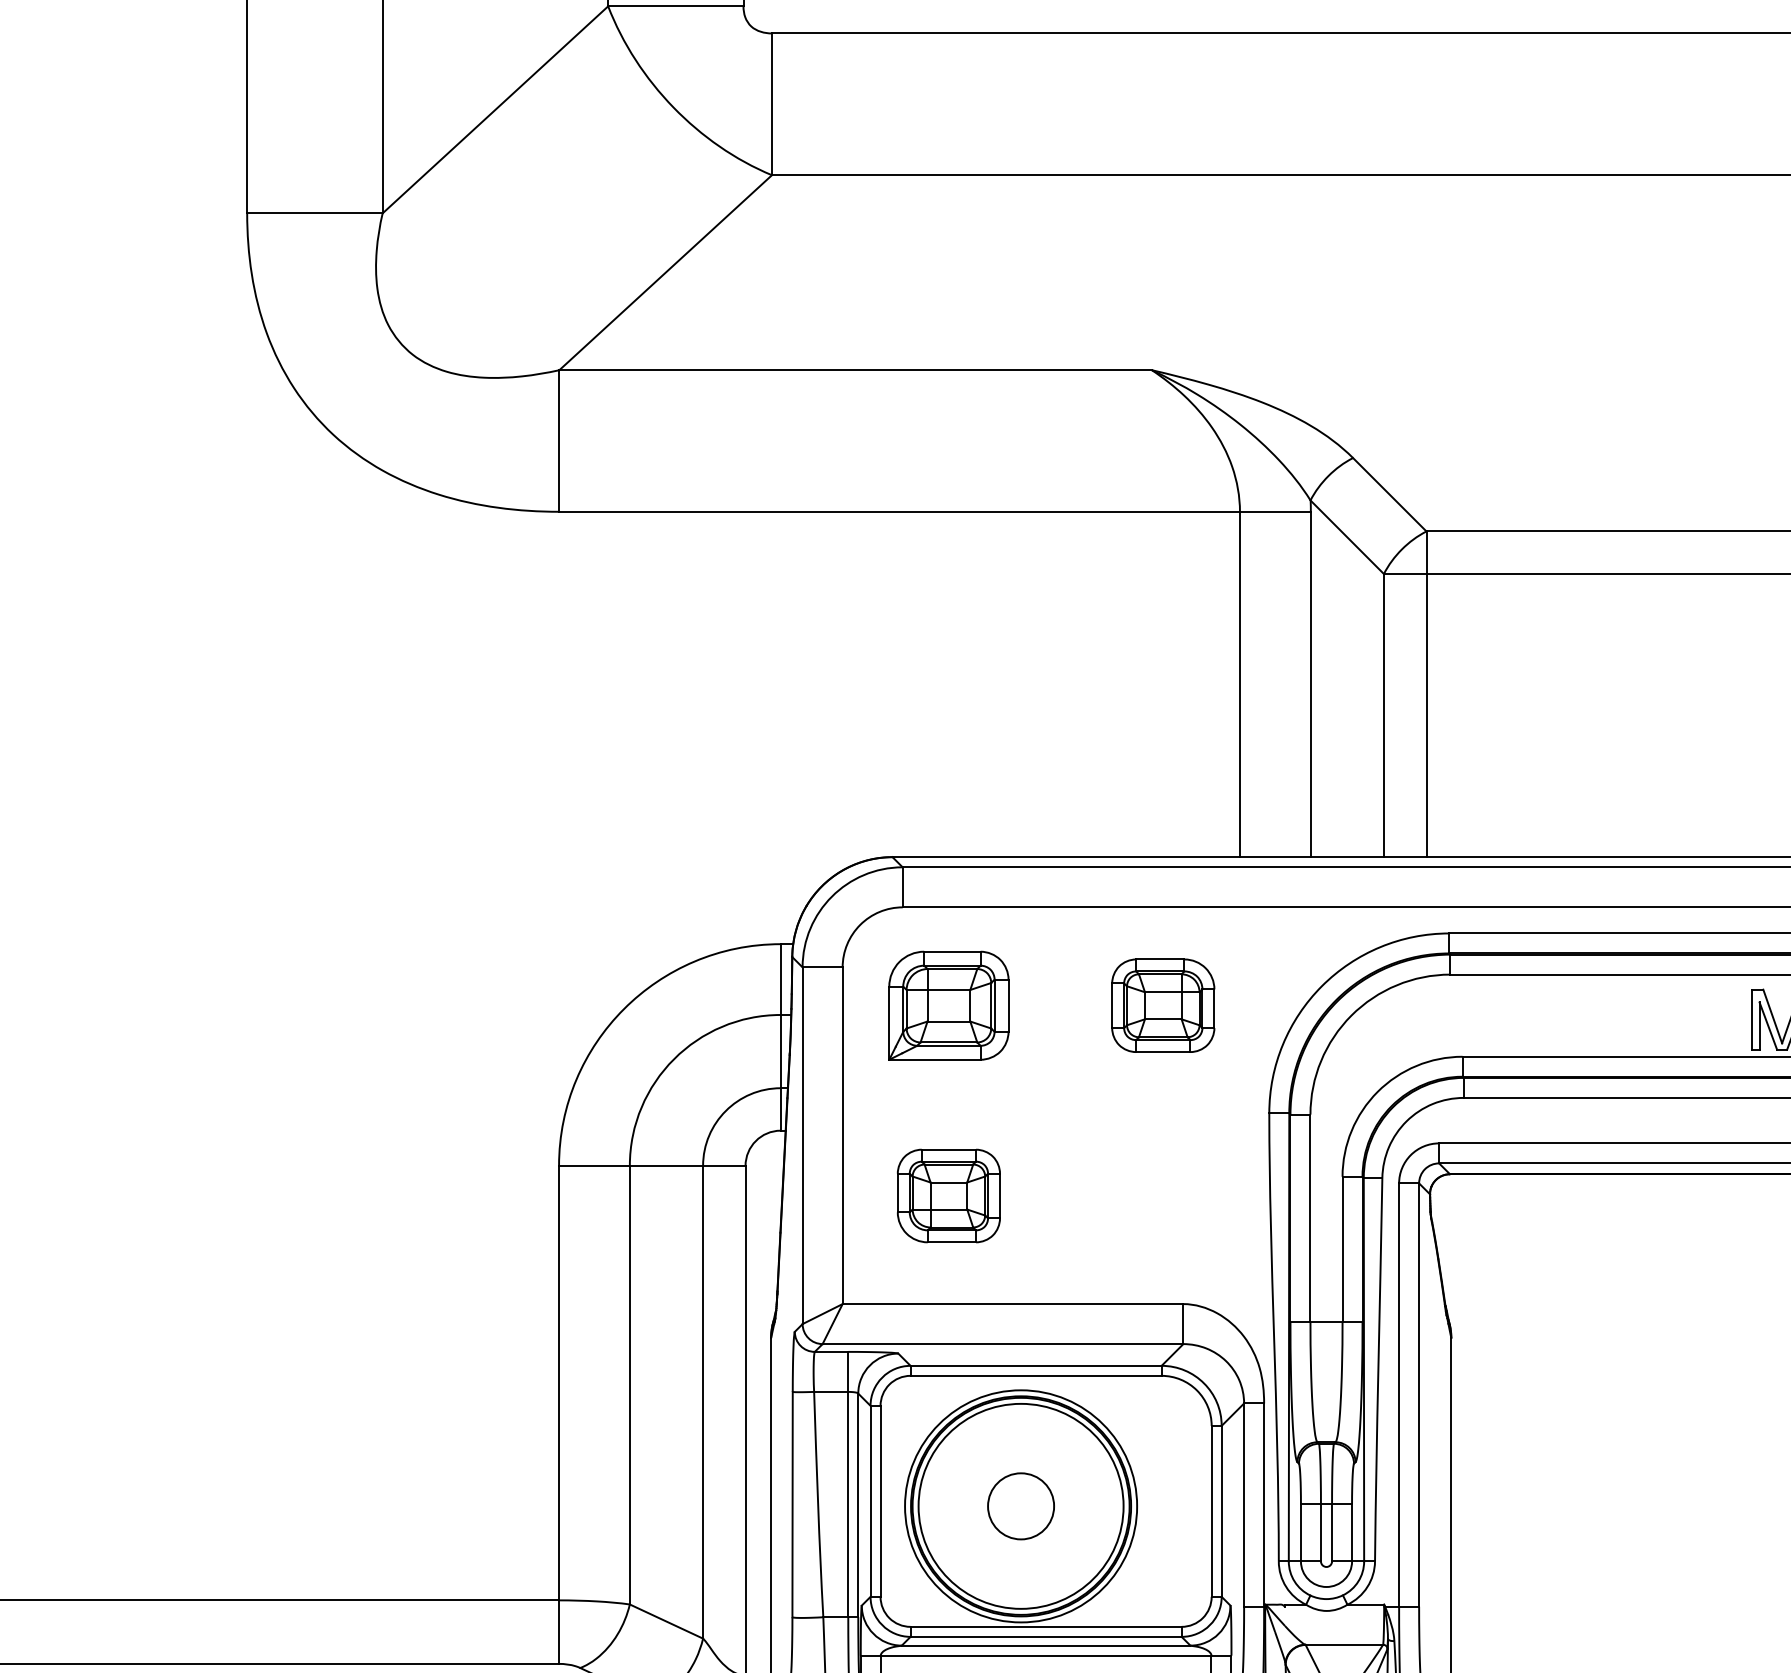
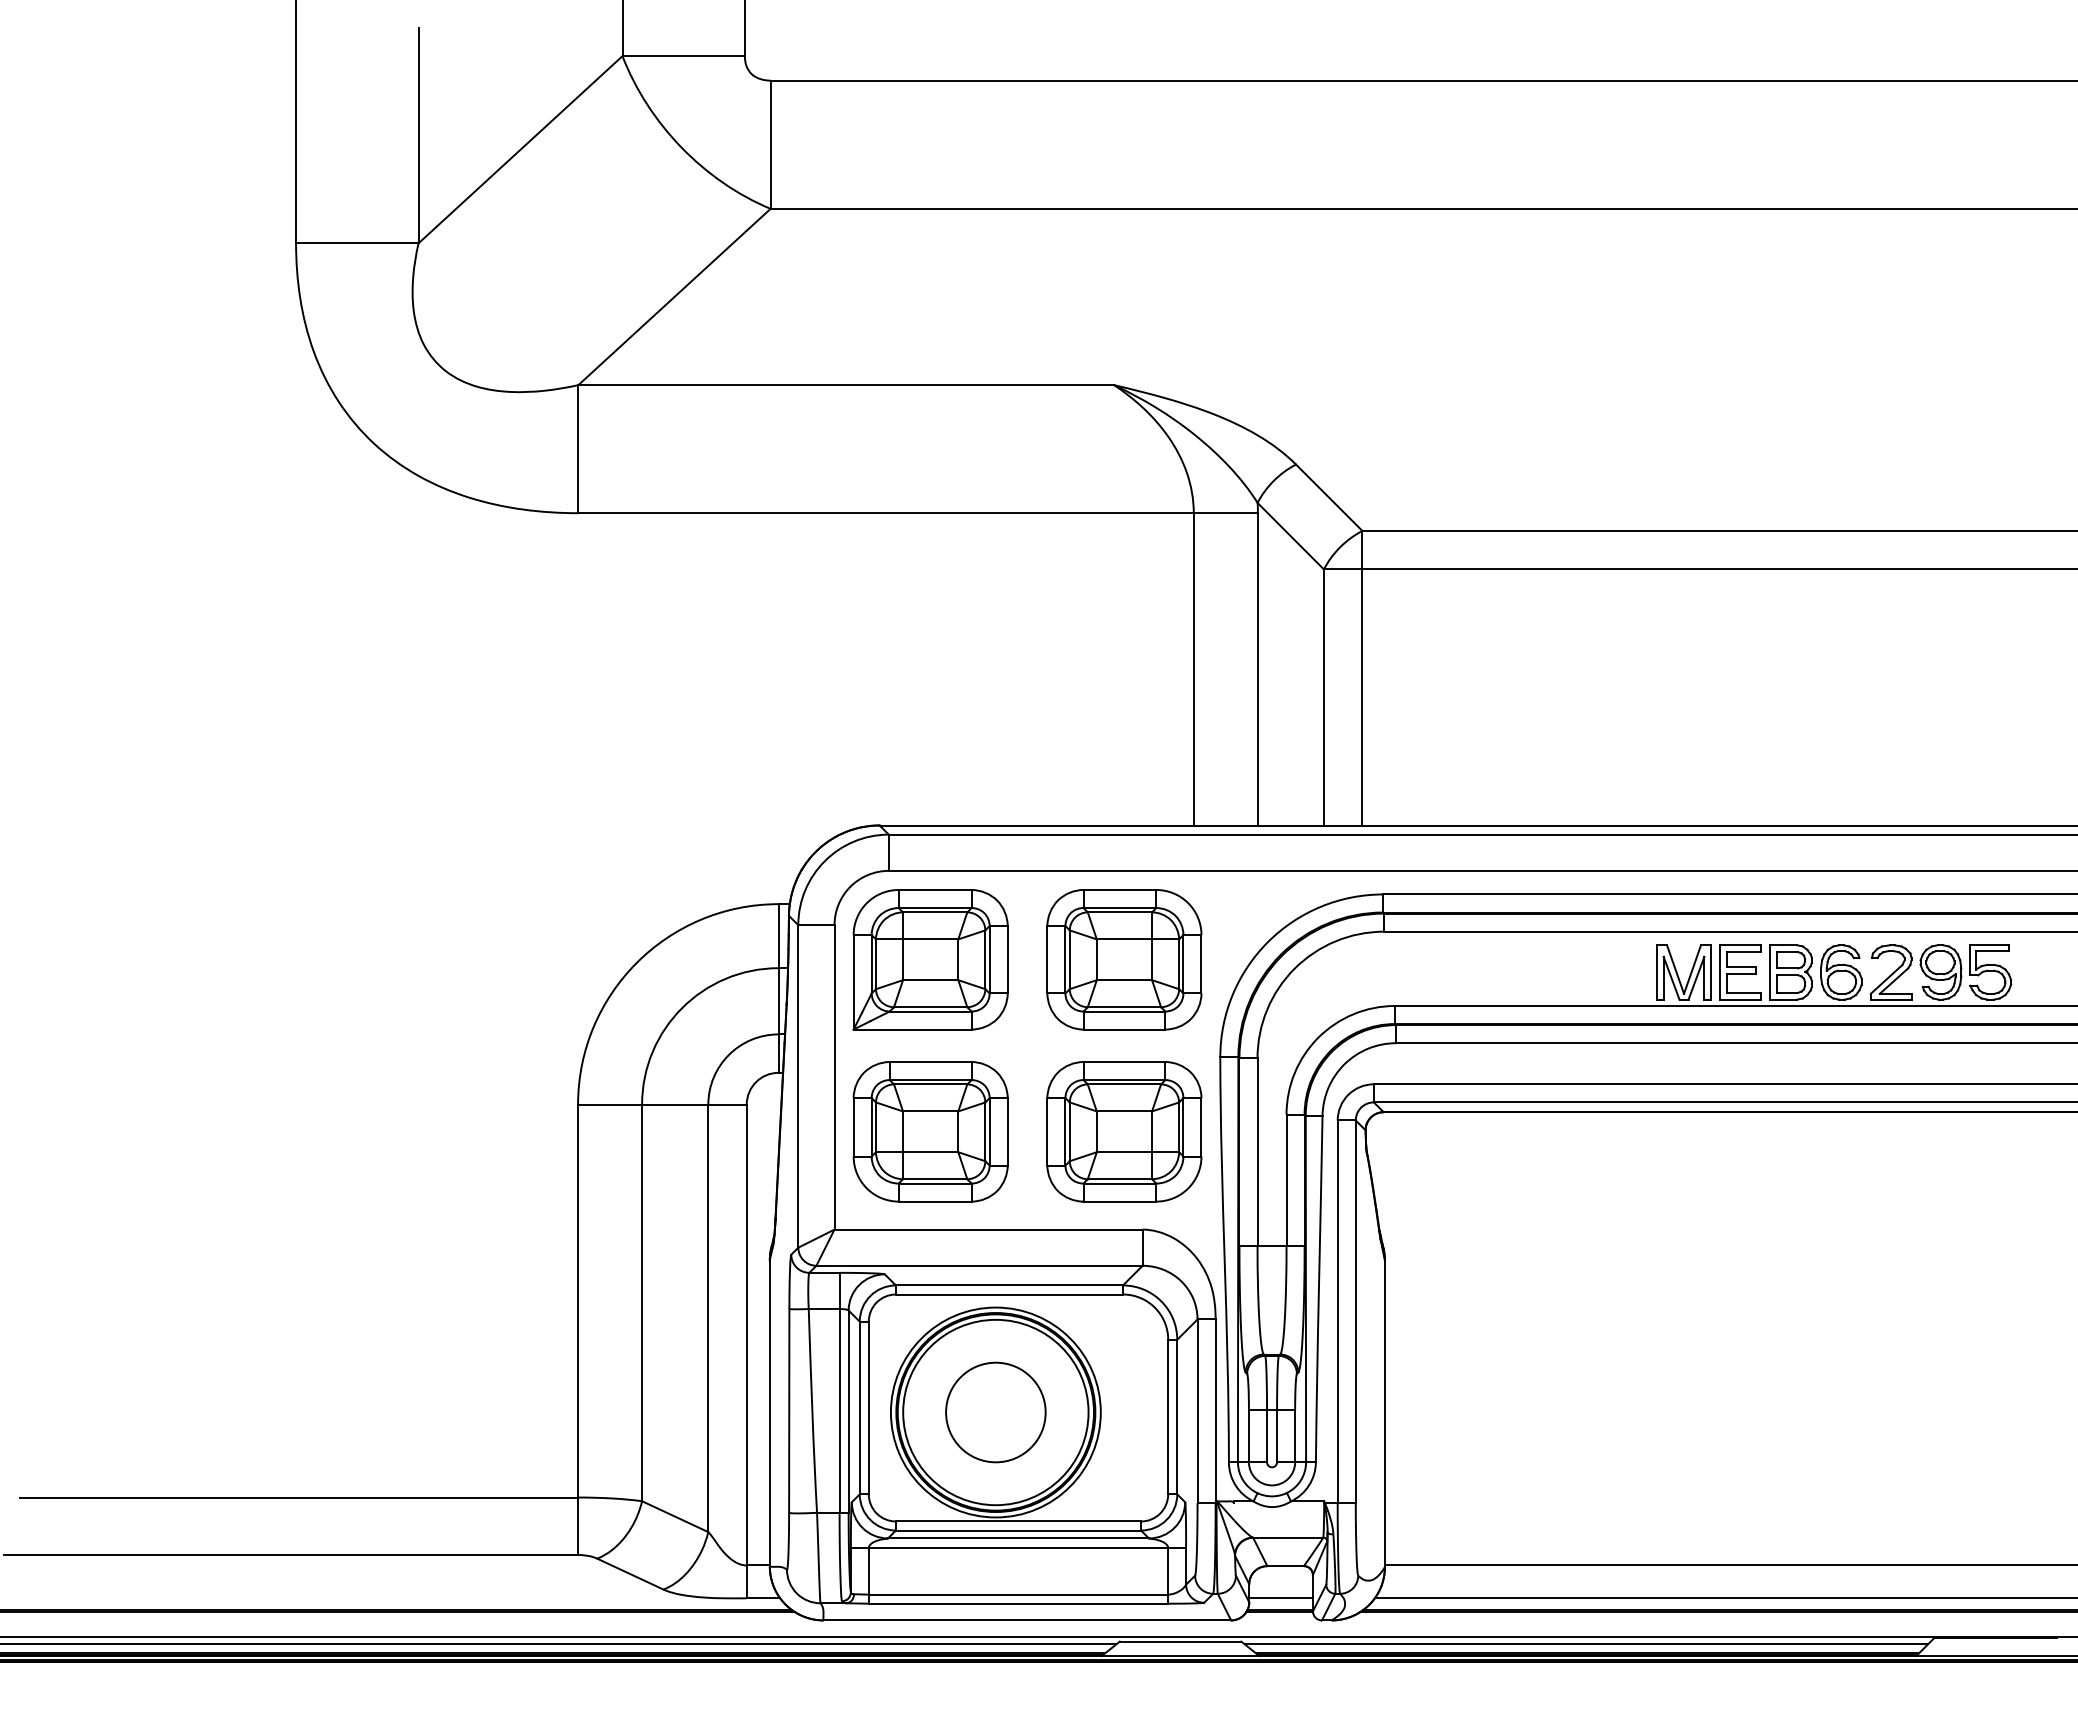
part: (948, 1005) -> (930, 959), size x1.43
part: (1163, 1005) -> (1124, 959), size x1.67
part: (948, 1195) -> (930, 1131), size x1.67
part: (1163, 1195) -> (1124, 1131), added
circle: (1020, 1506) -> (995, 1412), size x1.67

